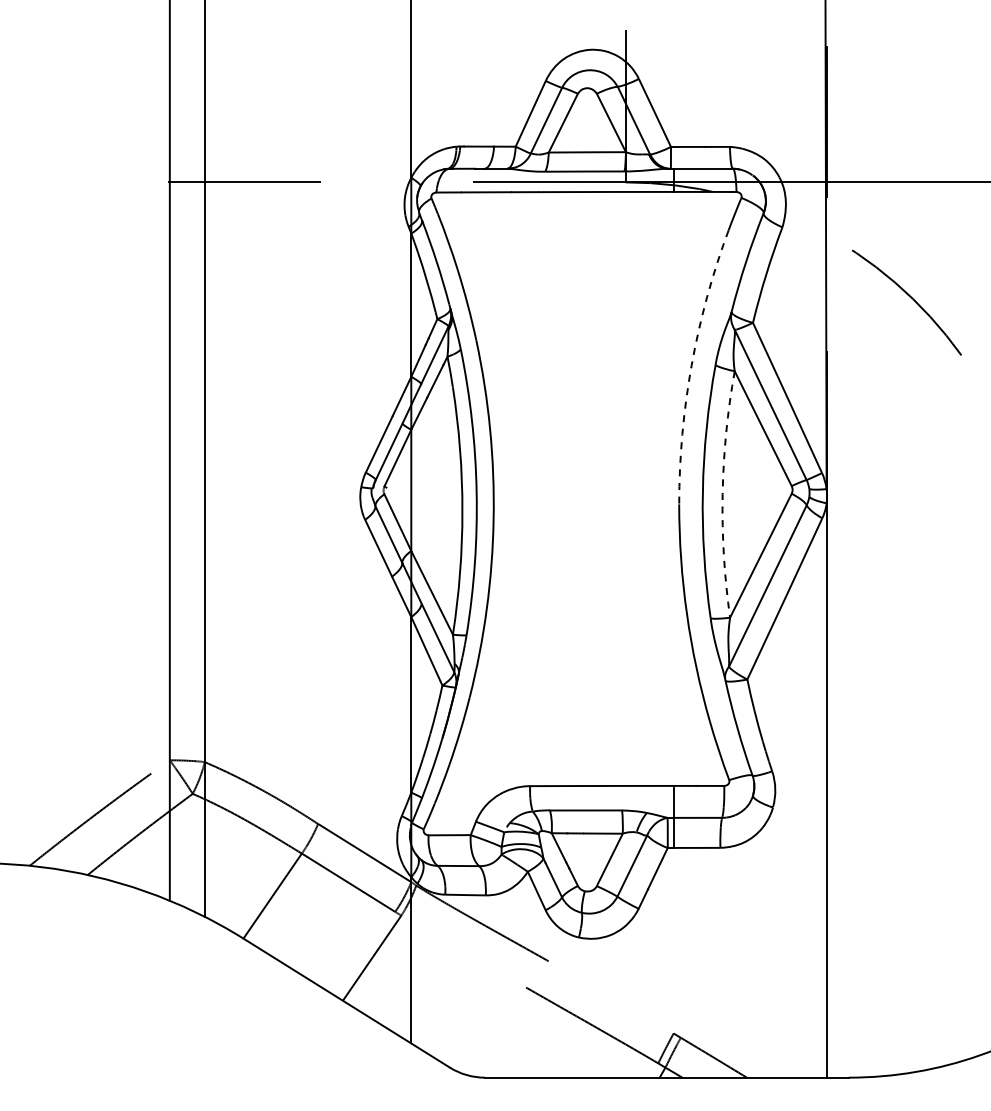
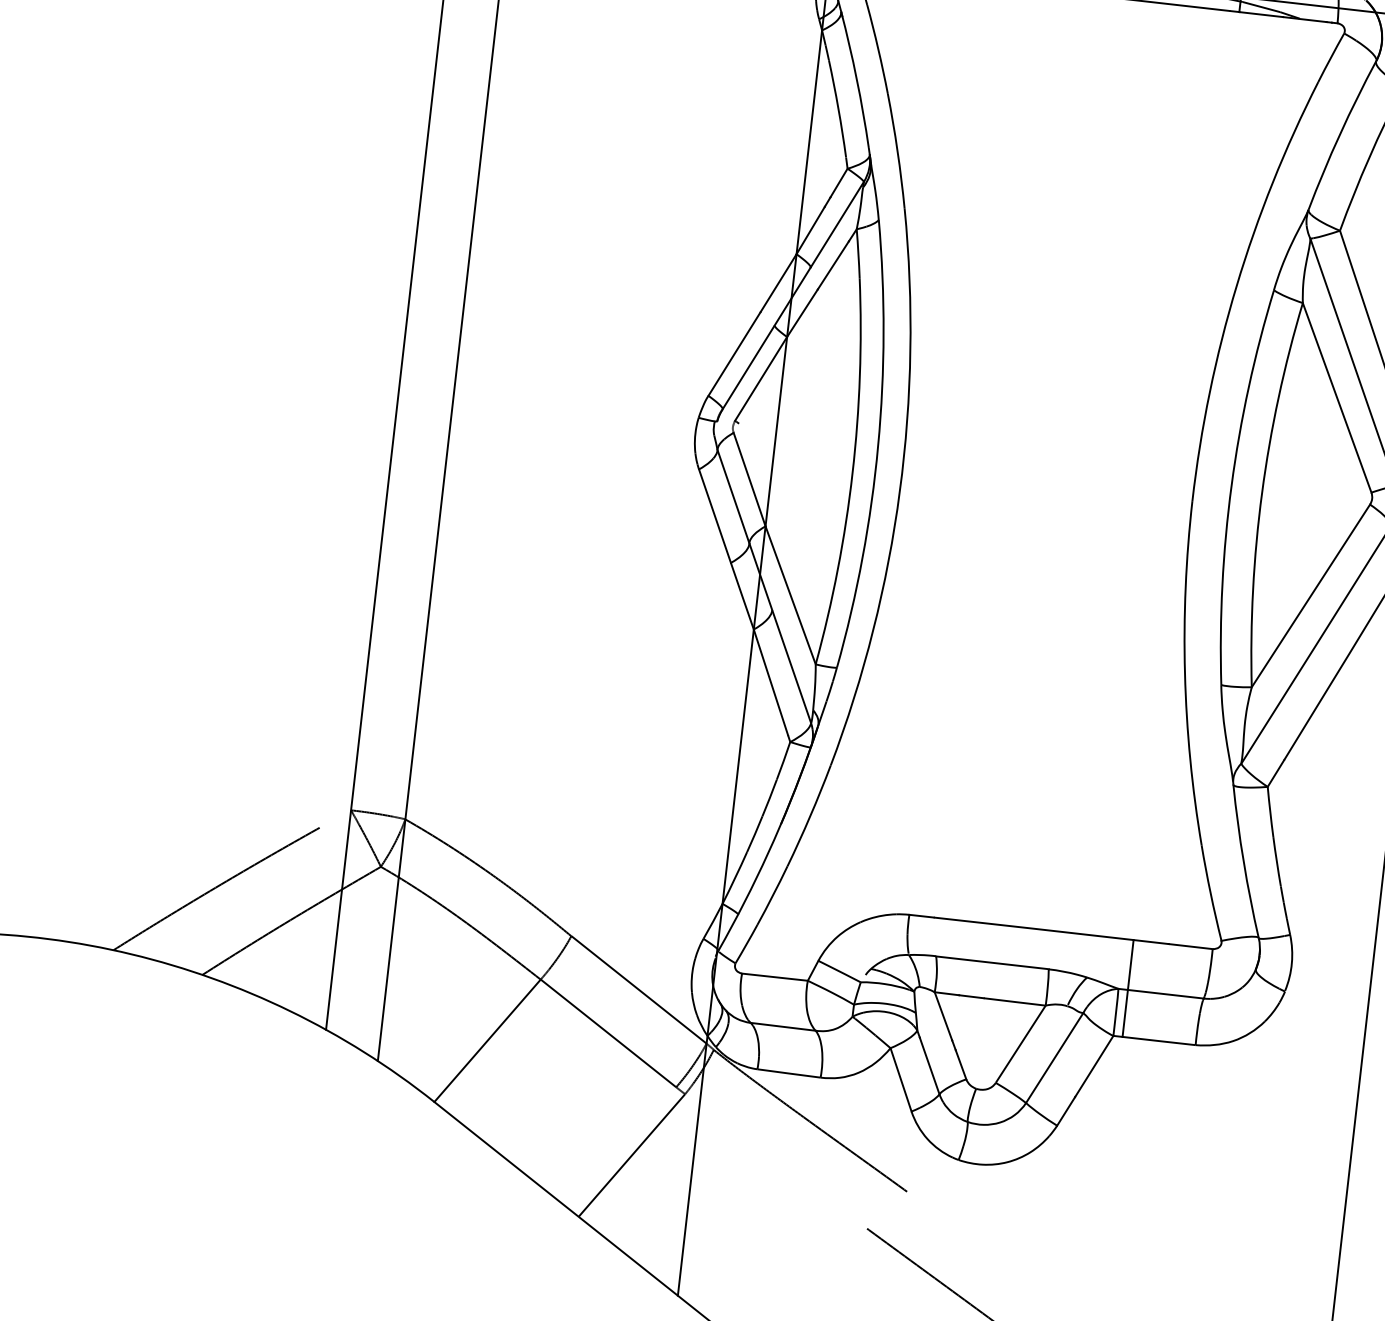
arc: (691, 365) -> (1236, 286), dashed -> solid
arc: (722, 494) -> (1261, 493), dashed -> solid

